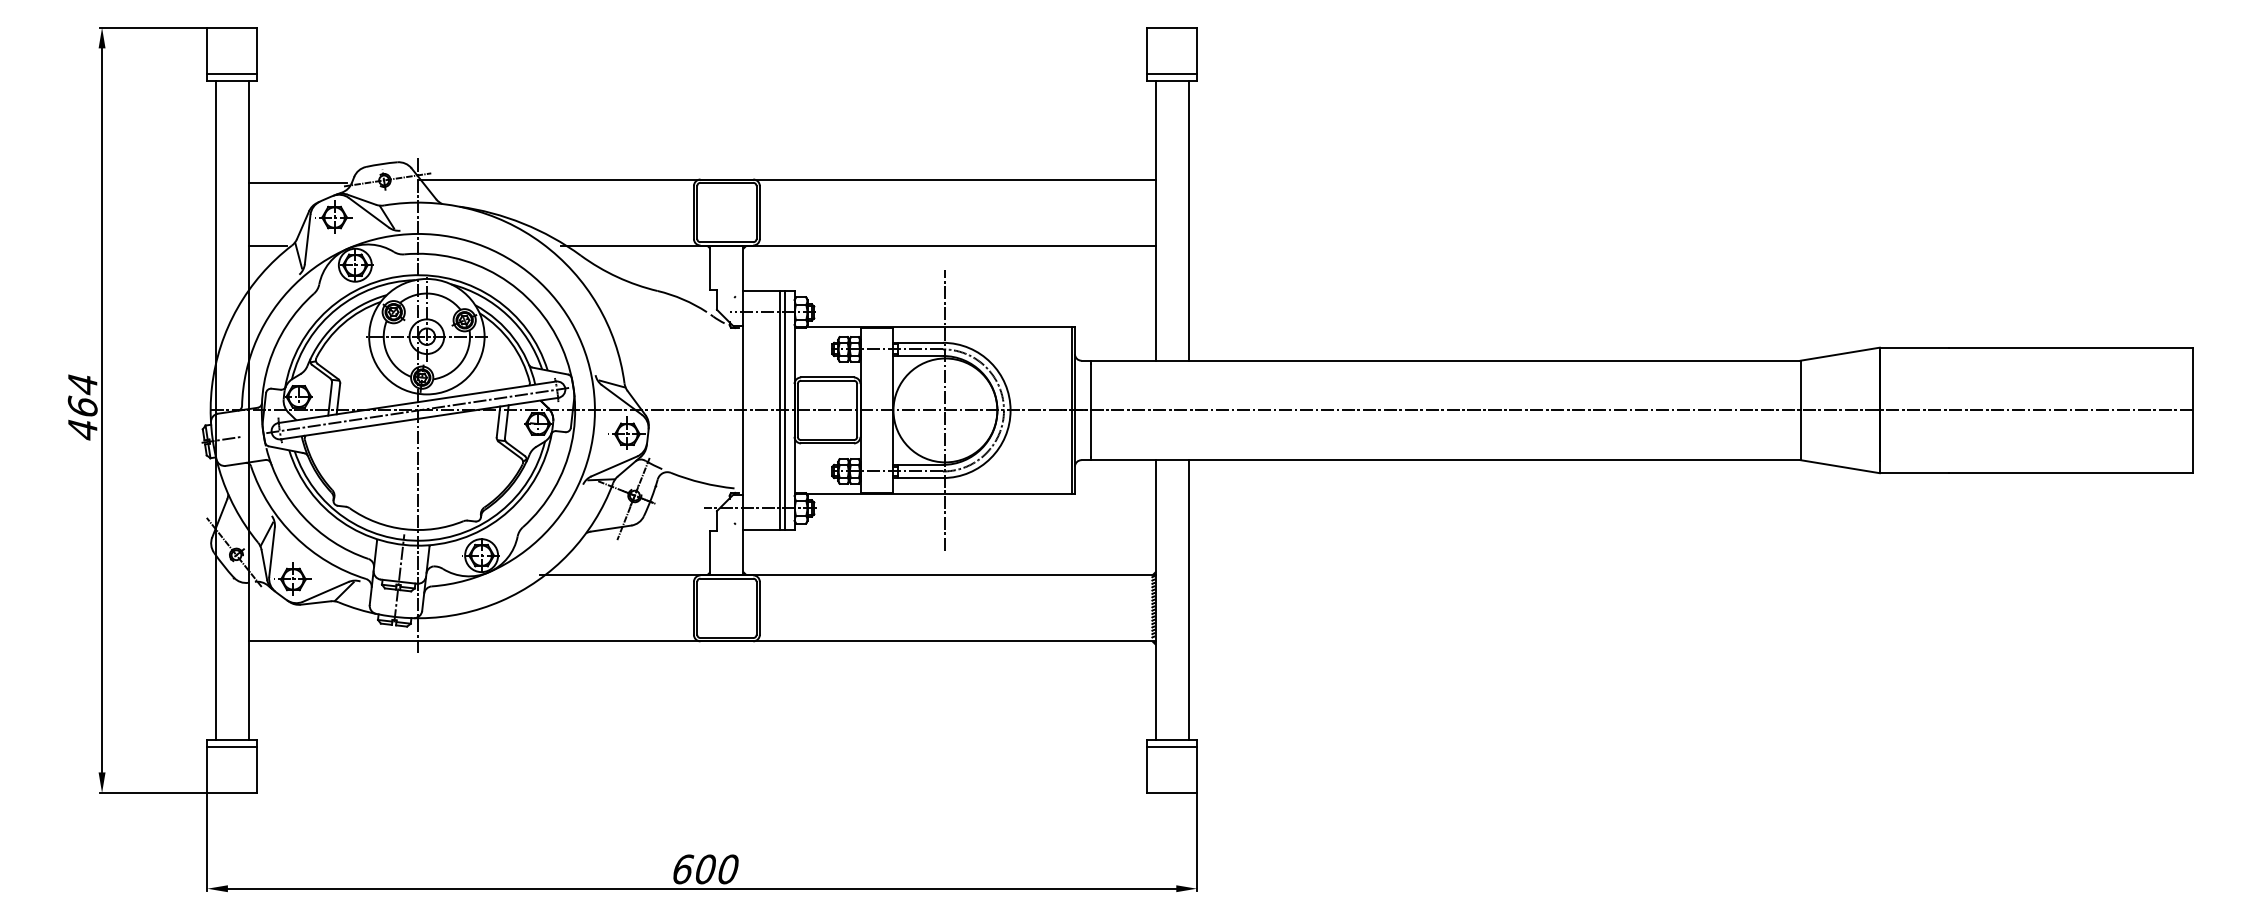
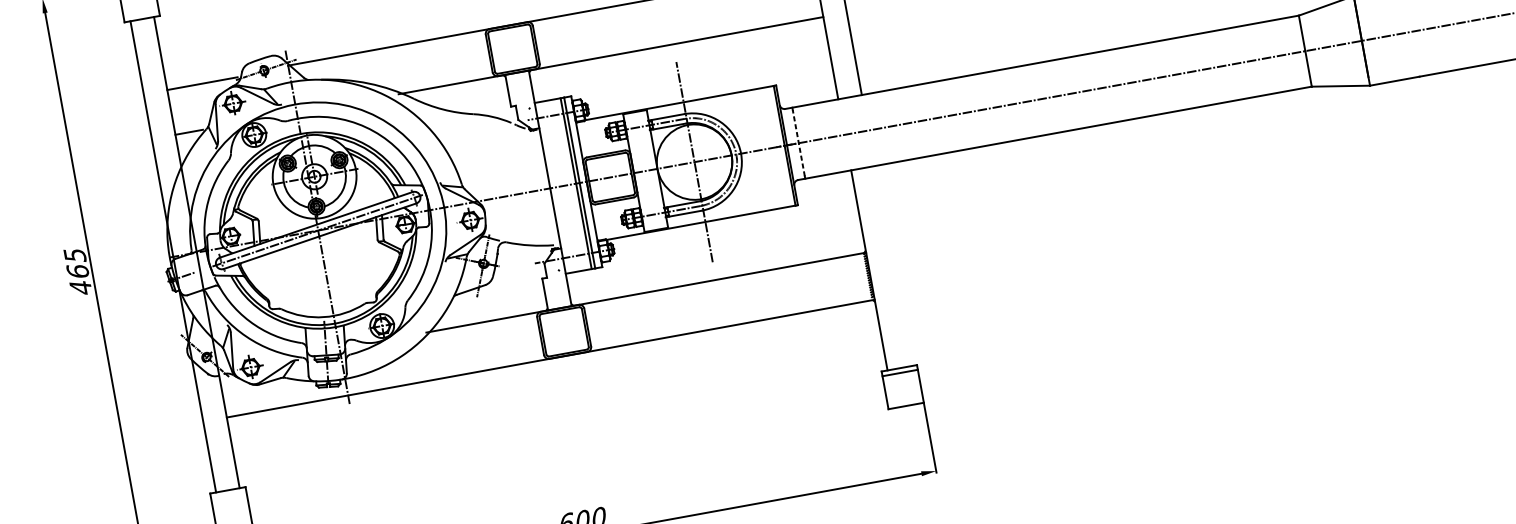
line: (231, 73) -> (140, 14), removed
text: (82, 384) -> (74, 255), 464 -> 465
line: (1091, 409) -> (798, 142), solid -> dashed
line: (1188, 600) -> (892, 266), removed
line: (231, 746) -> (228, 494), removed

